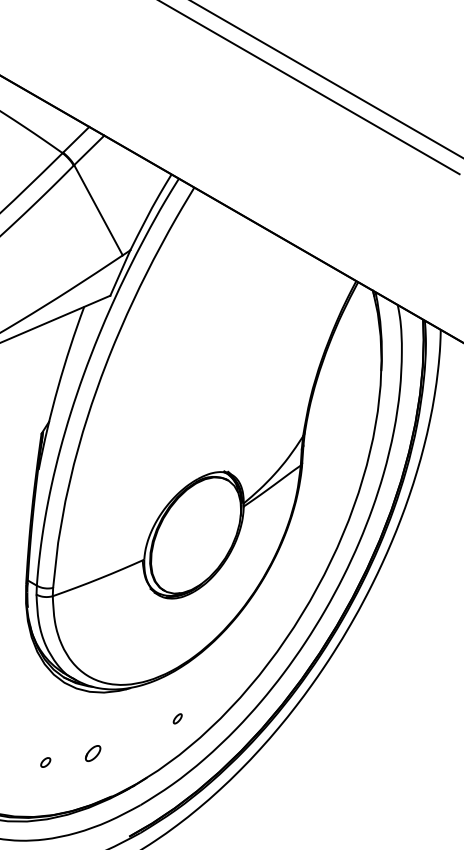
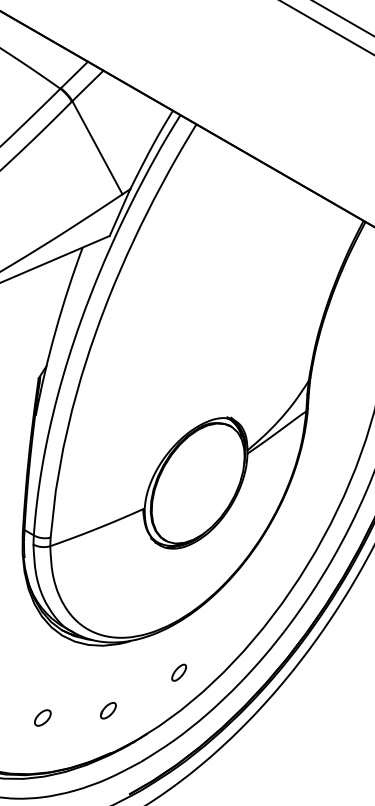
part: (177, 718) -> (179, 672), size x1.67
part: (93, 753) -> (108, 710), moved
part: (45, 762) -> (42, 717), size x1.67

